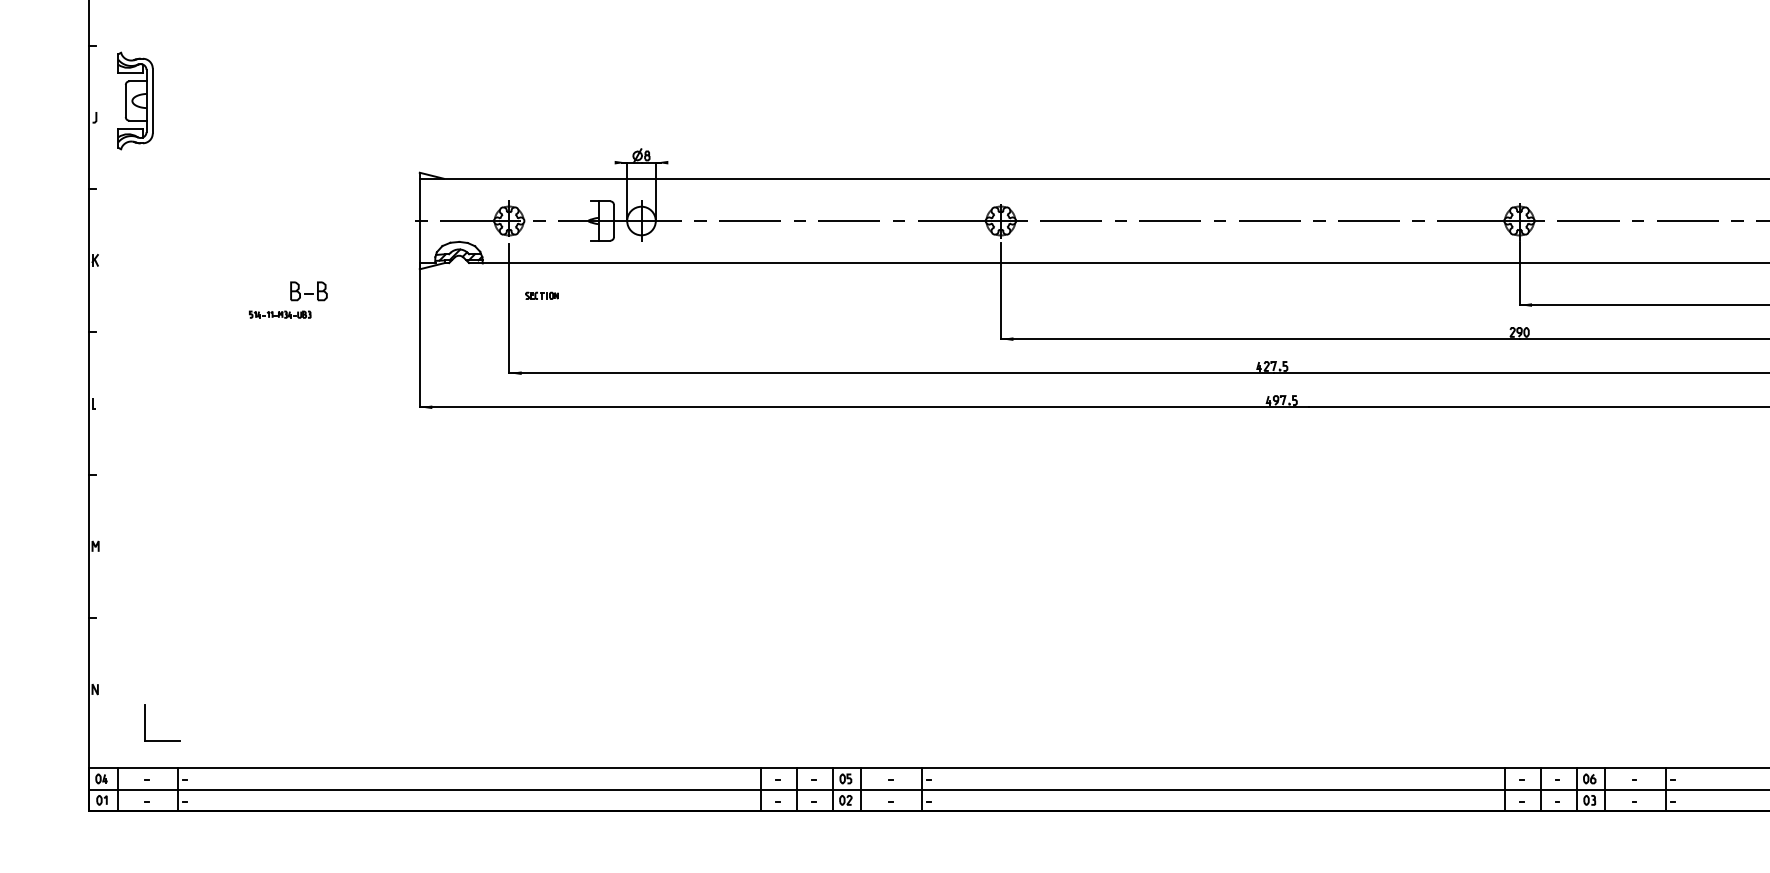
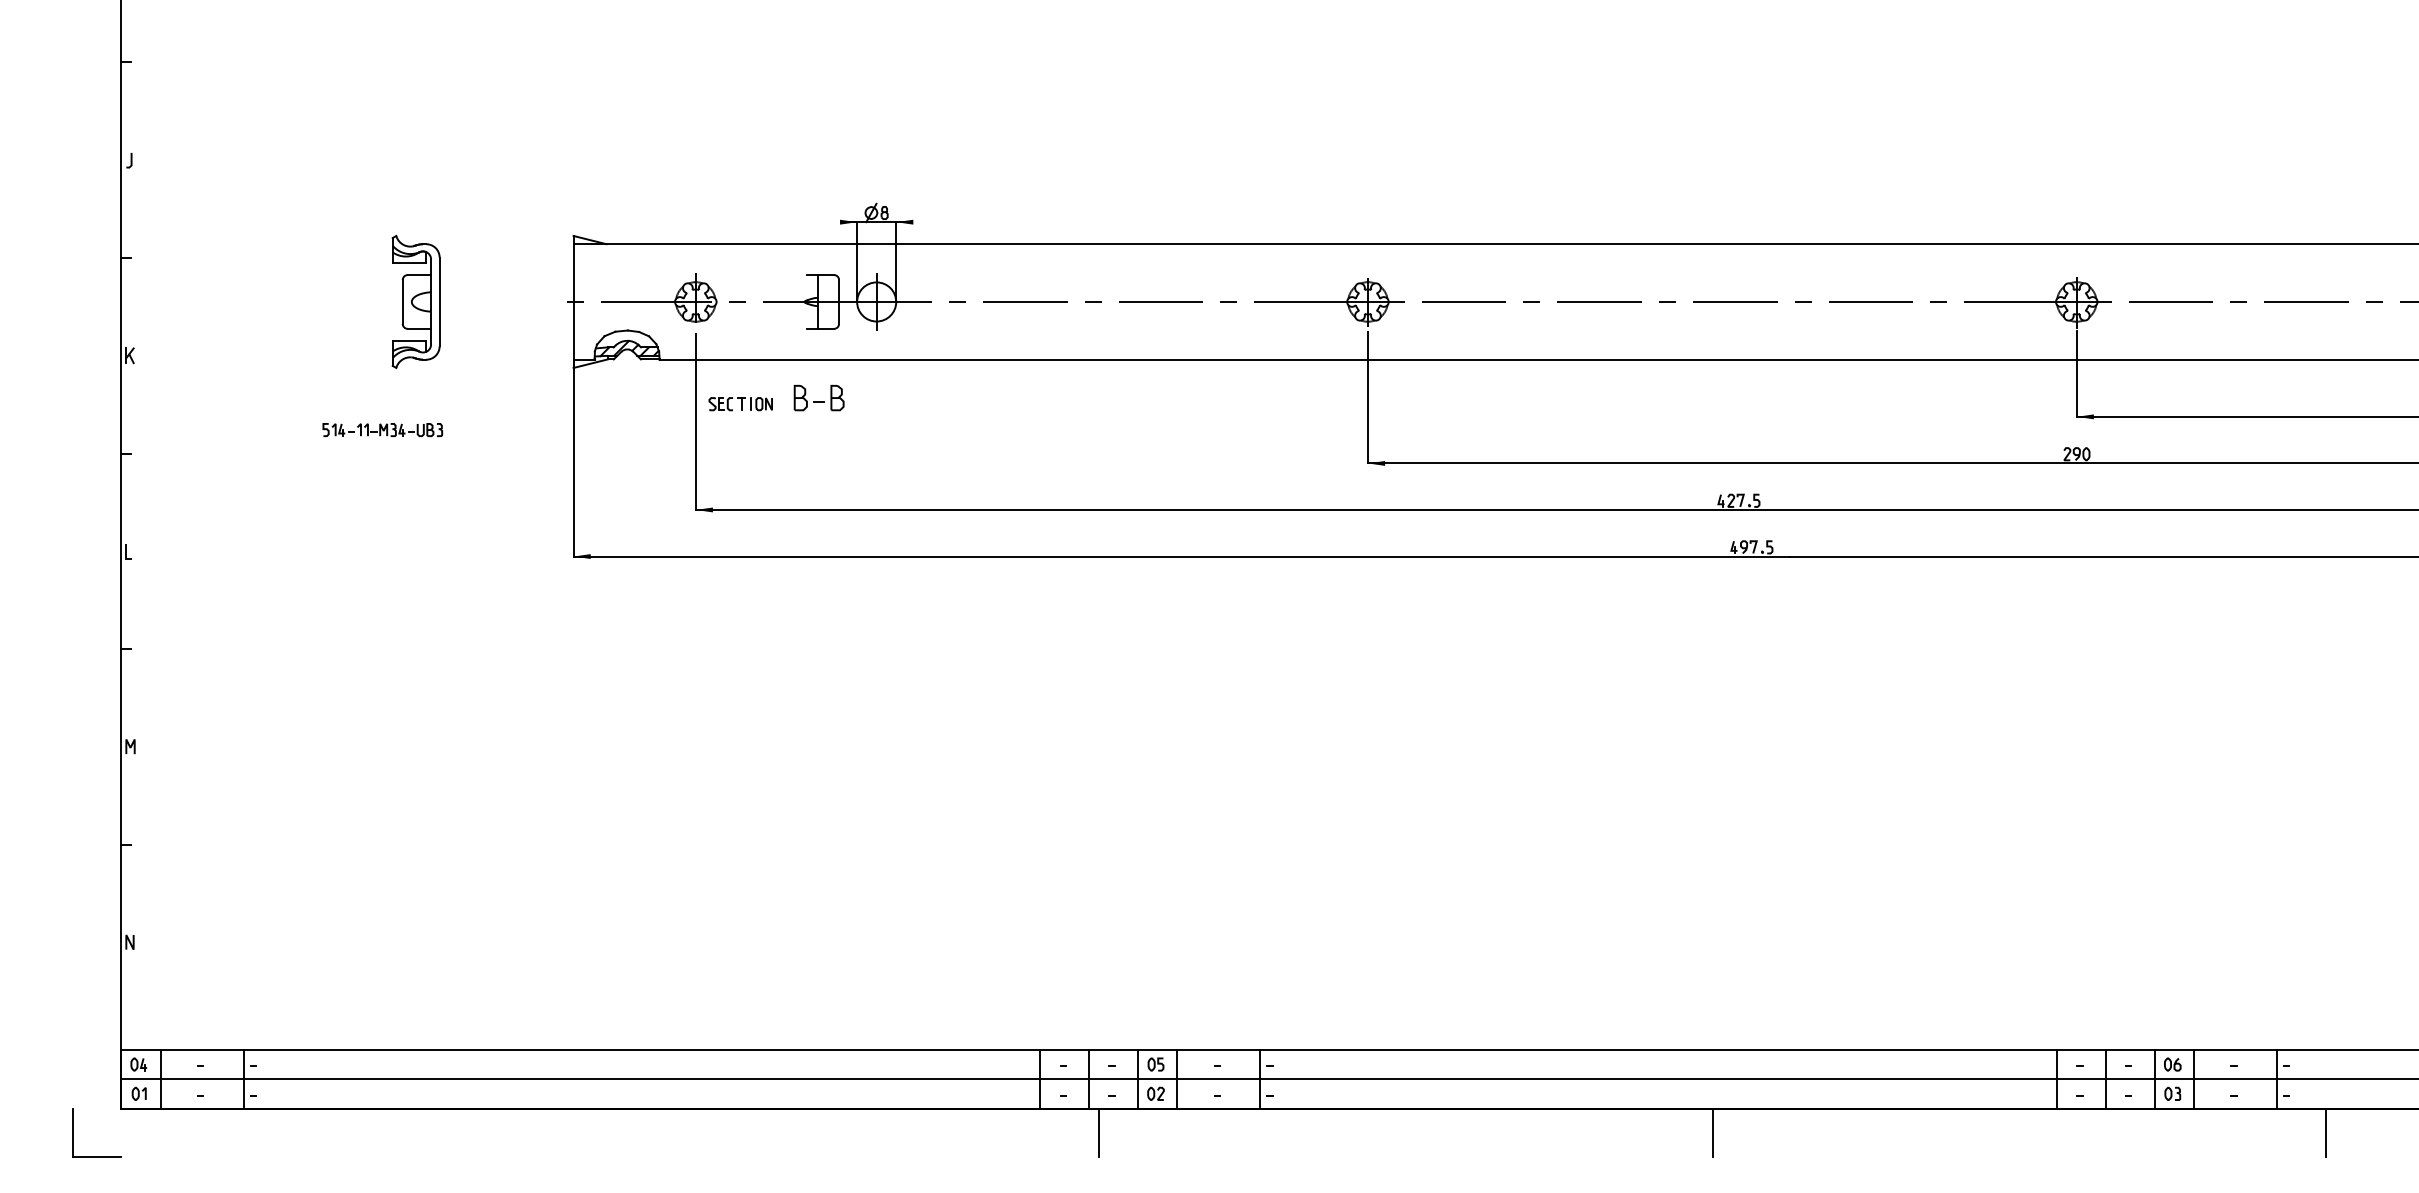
part: (135, 100) -> (415, 301), moved
part: (308, 291) -> (818, 398), moved
part: (541, 296) -> (740, 404), size x1.43
part: (279, 314) -> (382, 429), size x1.43
part: (145, 722) -> (73, 1132), moved
line: (804, 828) -> (1099, 1132), added
line: (1252, 828) -> (1712, 1132), added
line: (1702, 828) -> (2326, 1132), added

